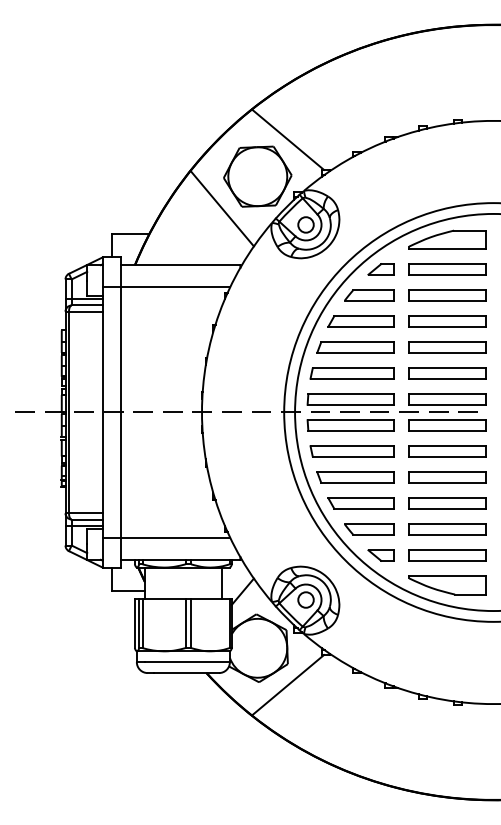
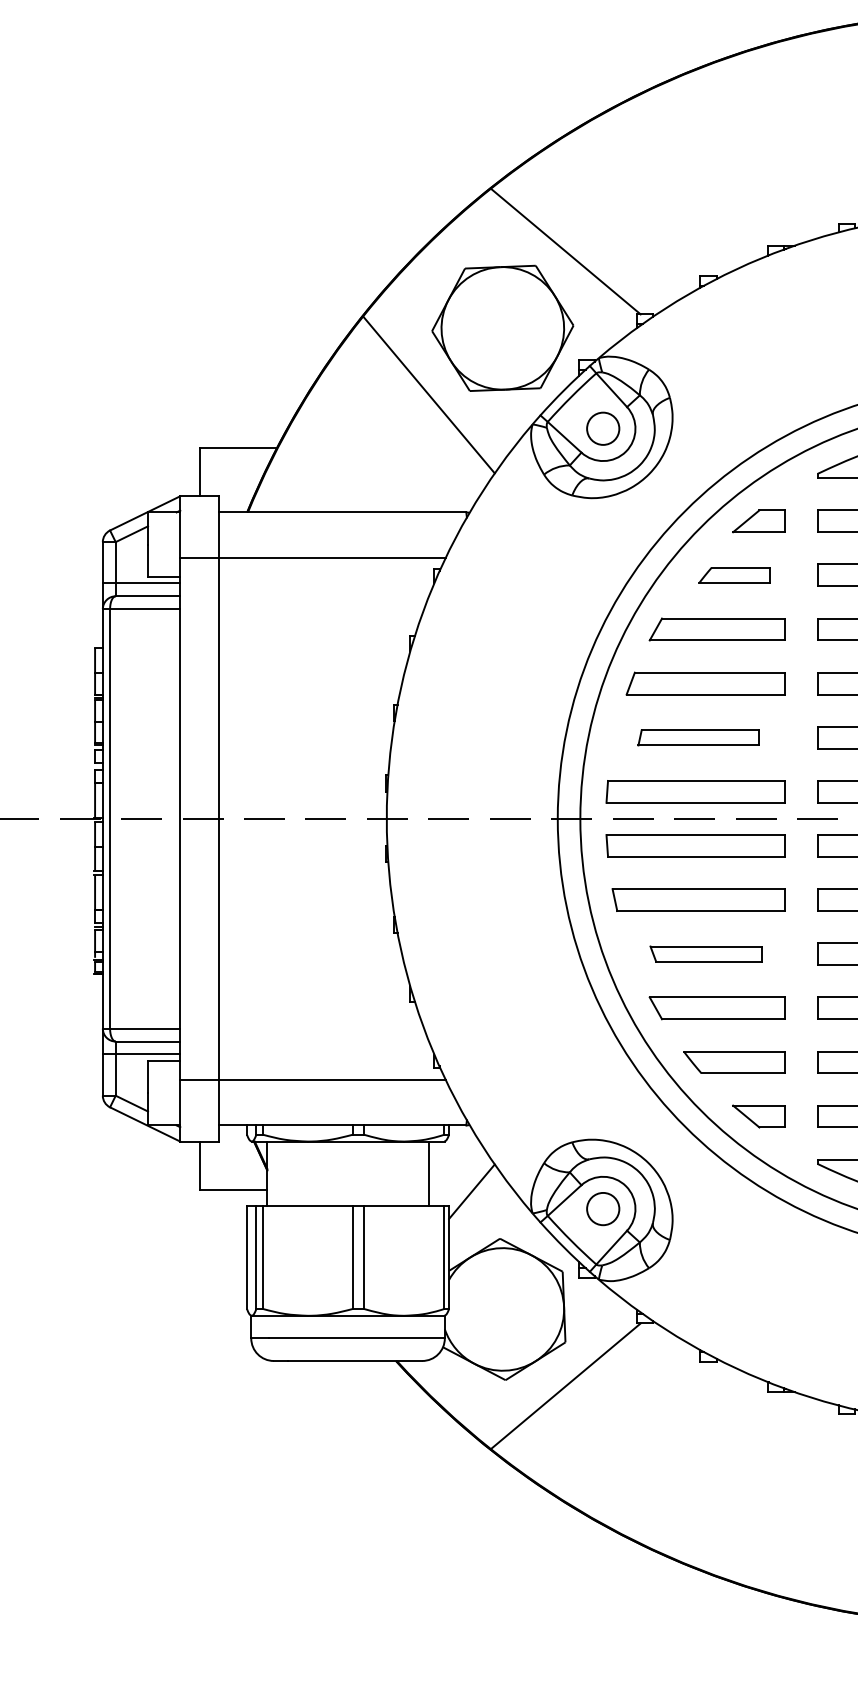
part: (369, 295) -> (735, 575), size x0.7
part: (351, 373) -> (697, 737), size x0.7
part: (355, 477) -> (706, 954), size x0.7

